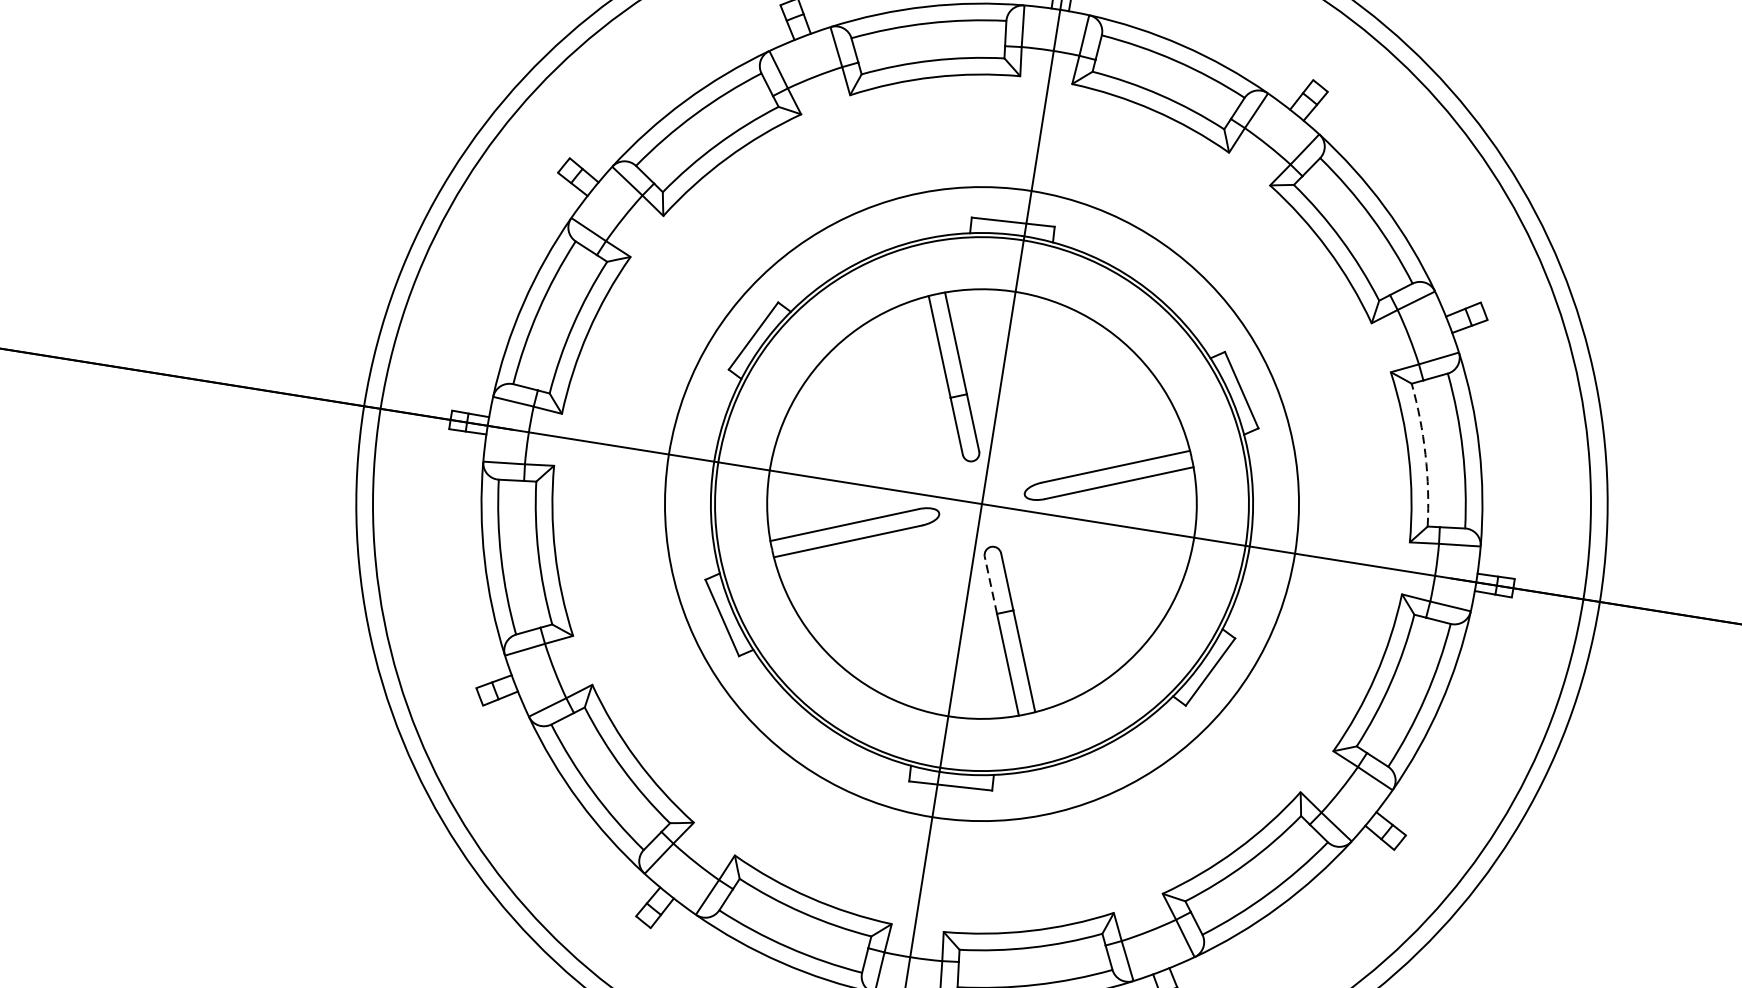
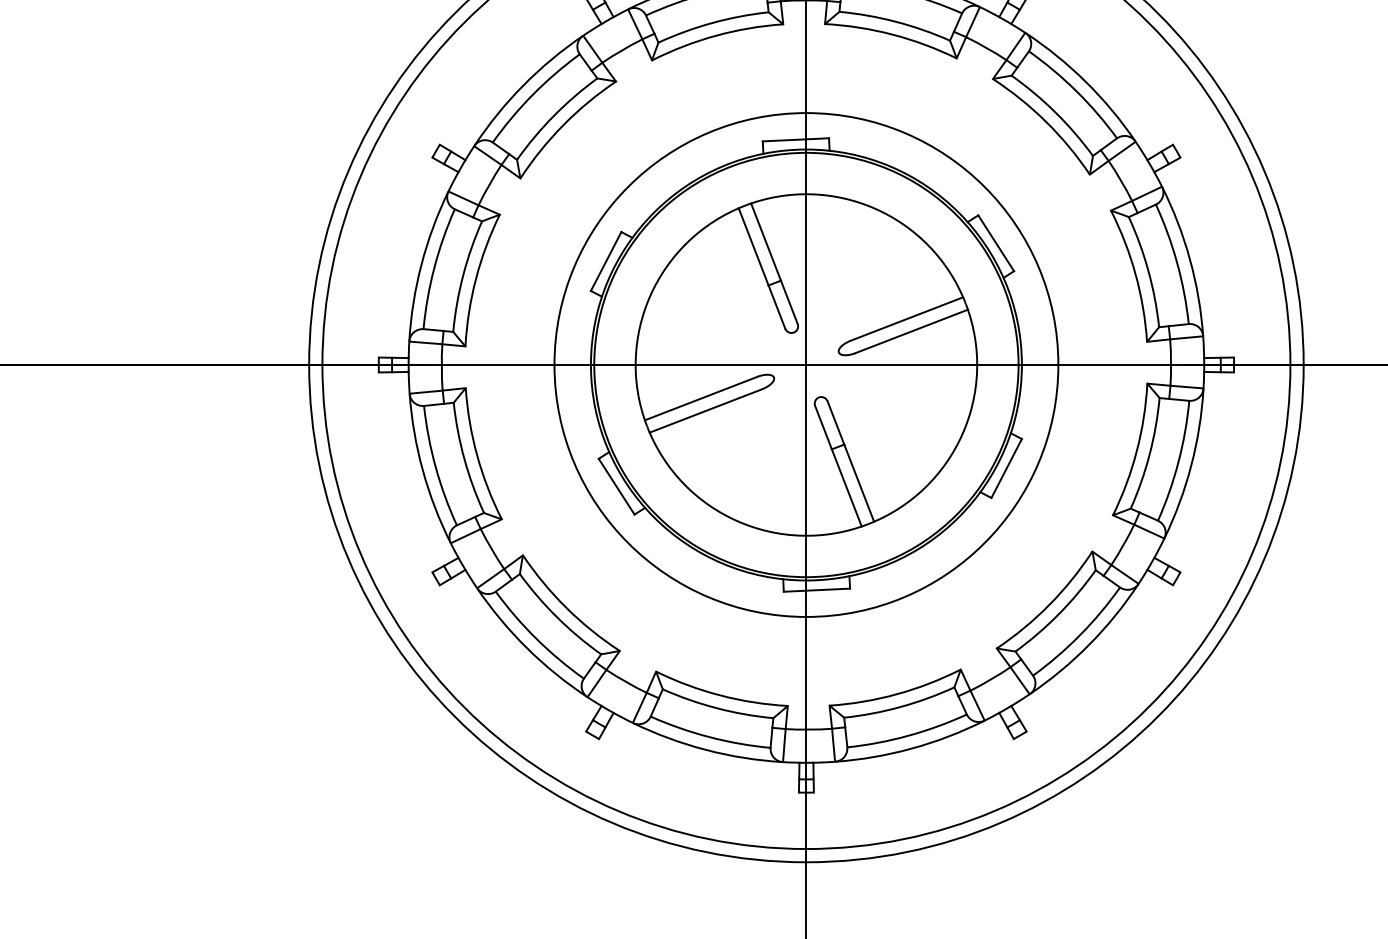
arc: (1425, 453) -> (1148, 270), dashed -> solid
line: (990, 585) -> (823, 427), dashed -> solid

